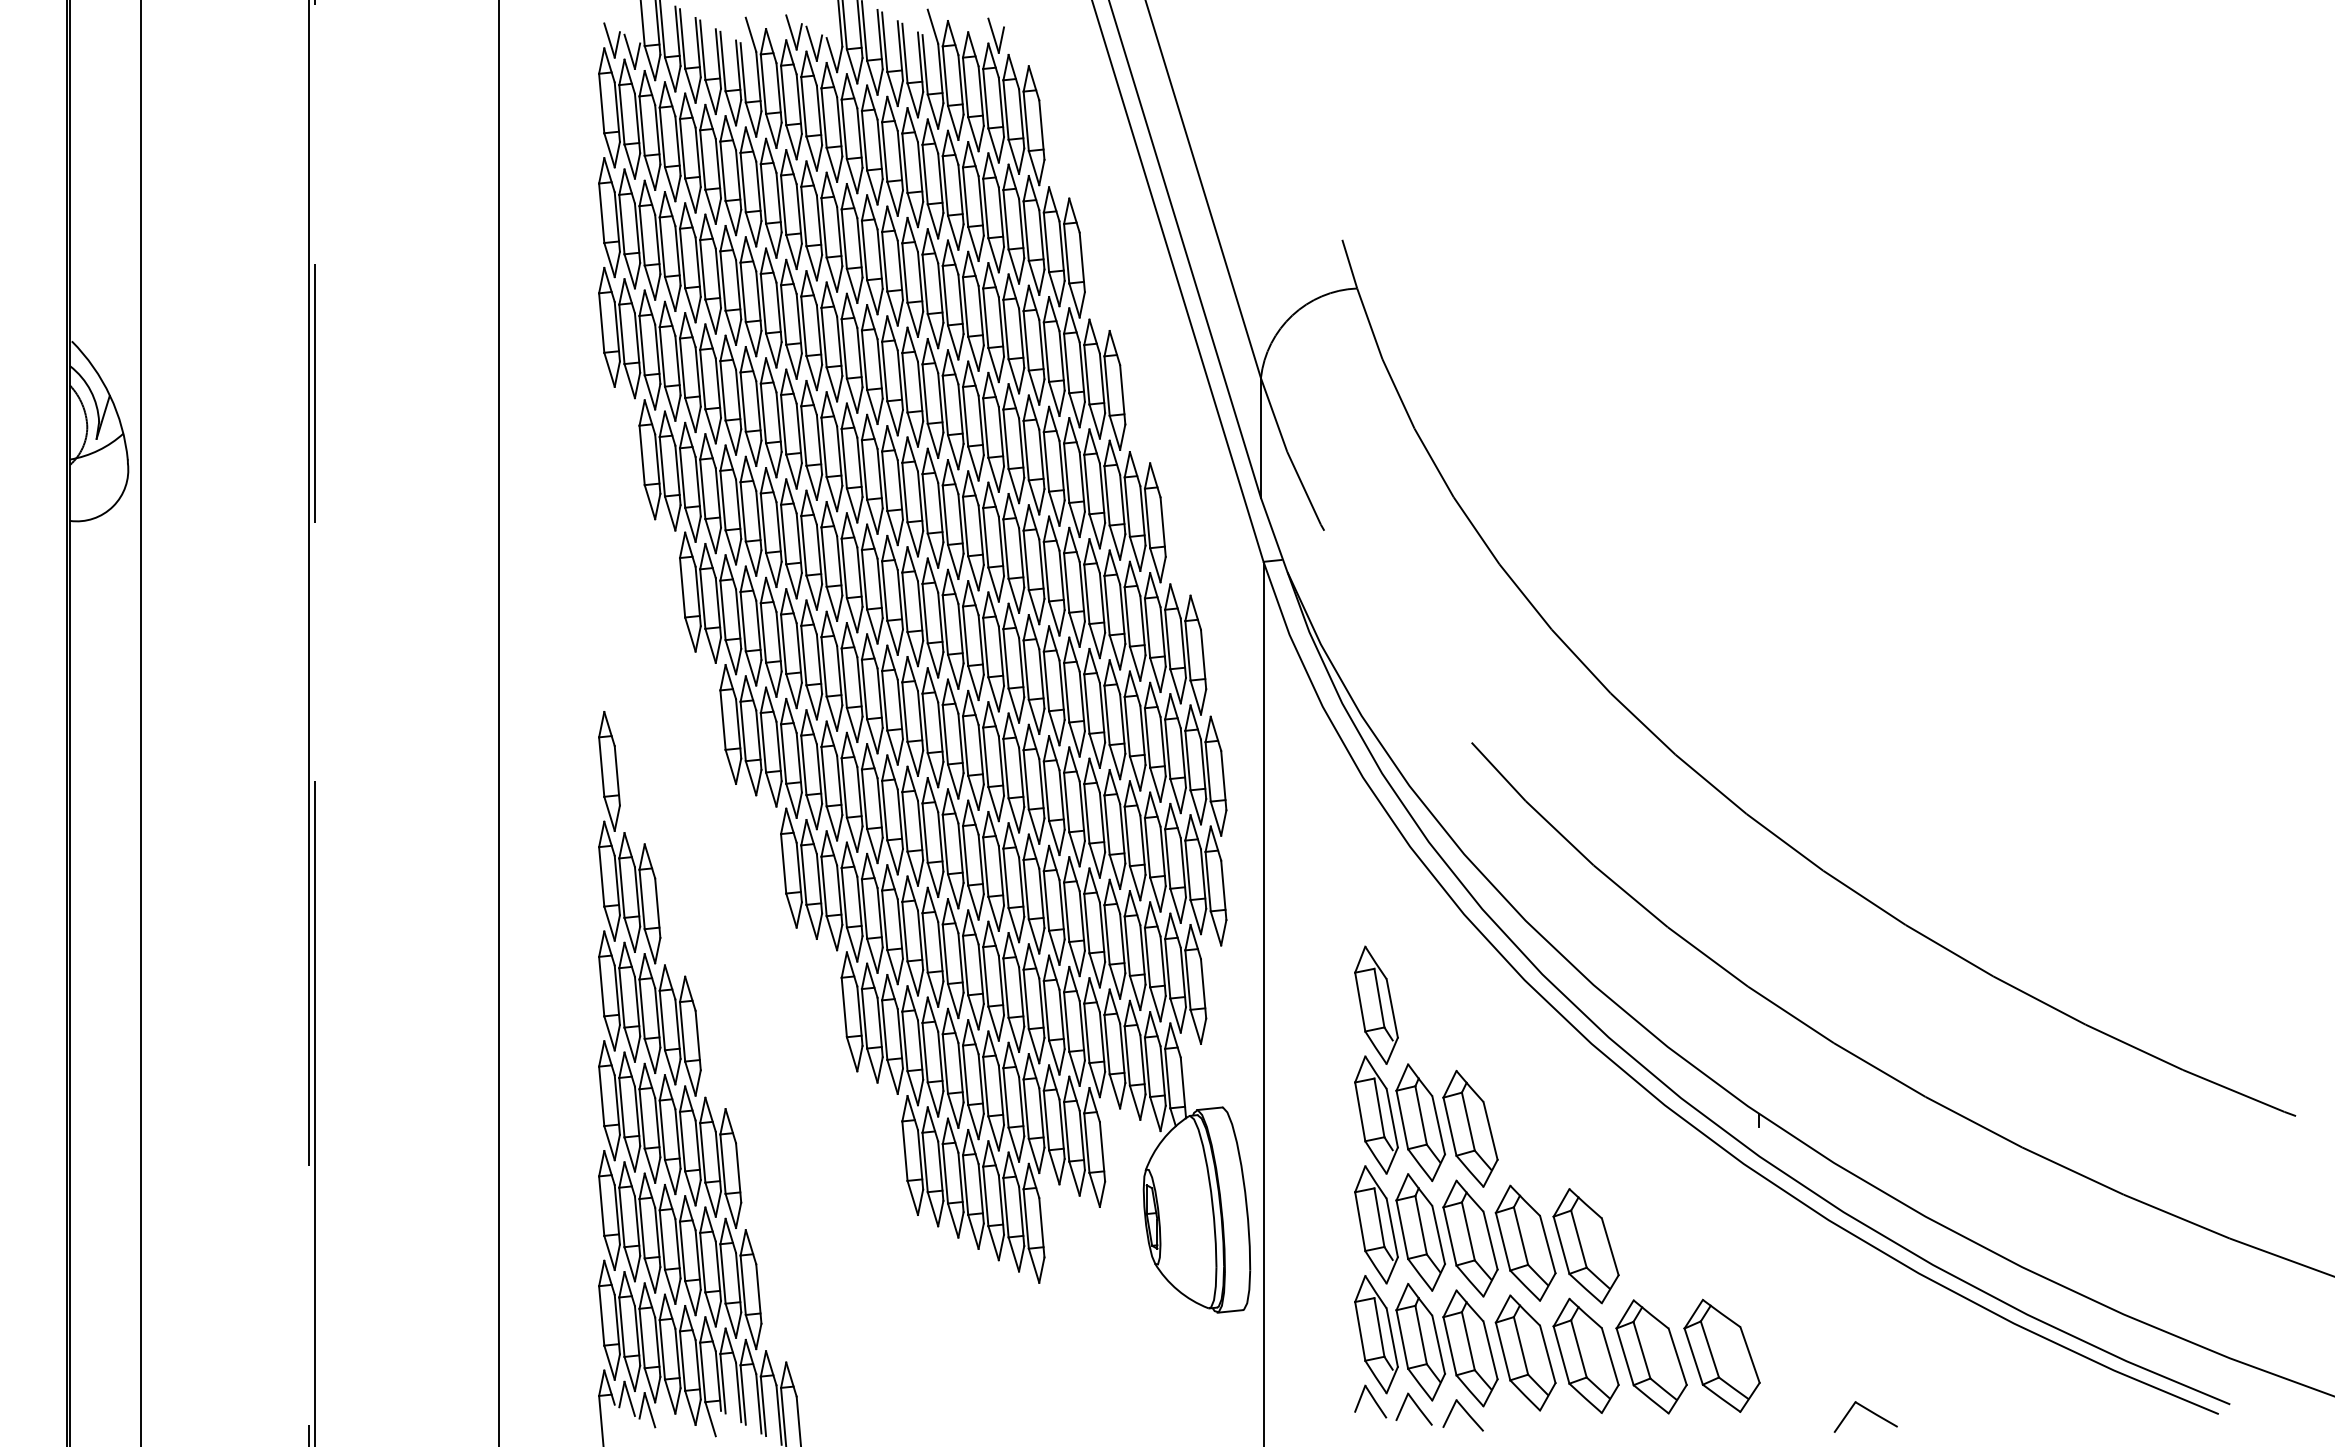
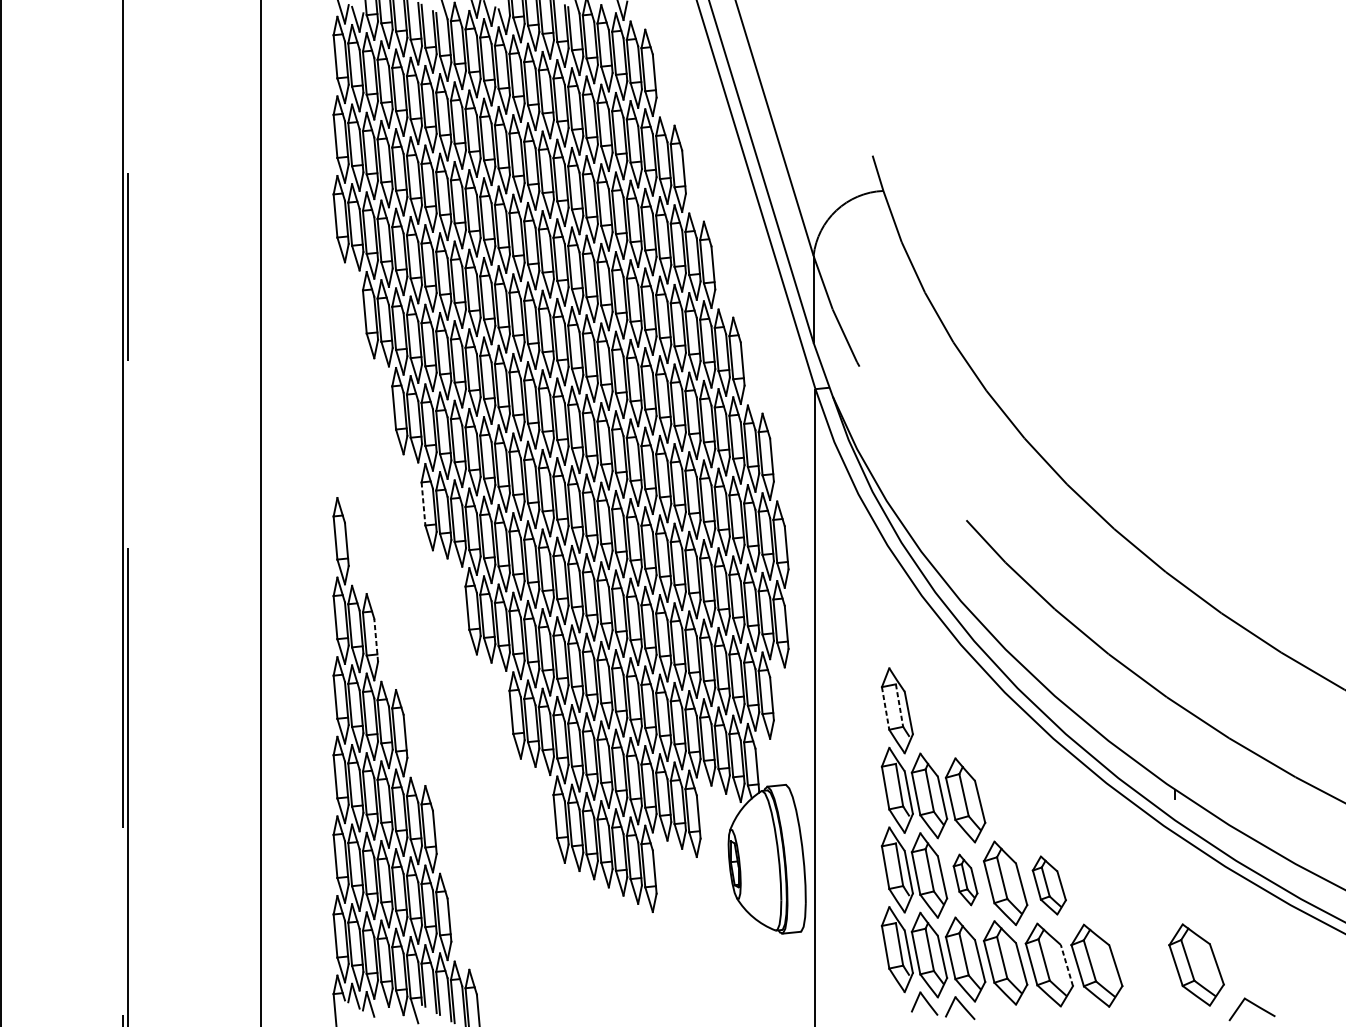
line: (723, 720) -> (423, 504), solid -> dashed
line: (657, 908) -> (375, 640), solid -> dashed
line: (1379, 998) -> (899, 705), solid -> dashed
line: (1360, 1002) -> (885, 708), solid -> dashed
part: (1470, 1238) -> (965, 879), size x0.6
part: (1585, 1246) -> (1048, 885), size x0.7
part: (1721, 1355) -> (1196, 964), moved
line: (1610, 1356) -> (1067, 965), solid -> dashed
part: (1370, 1401) -> (893, 998), removed

